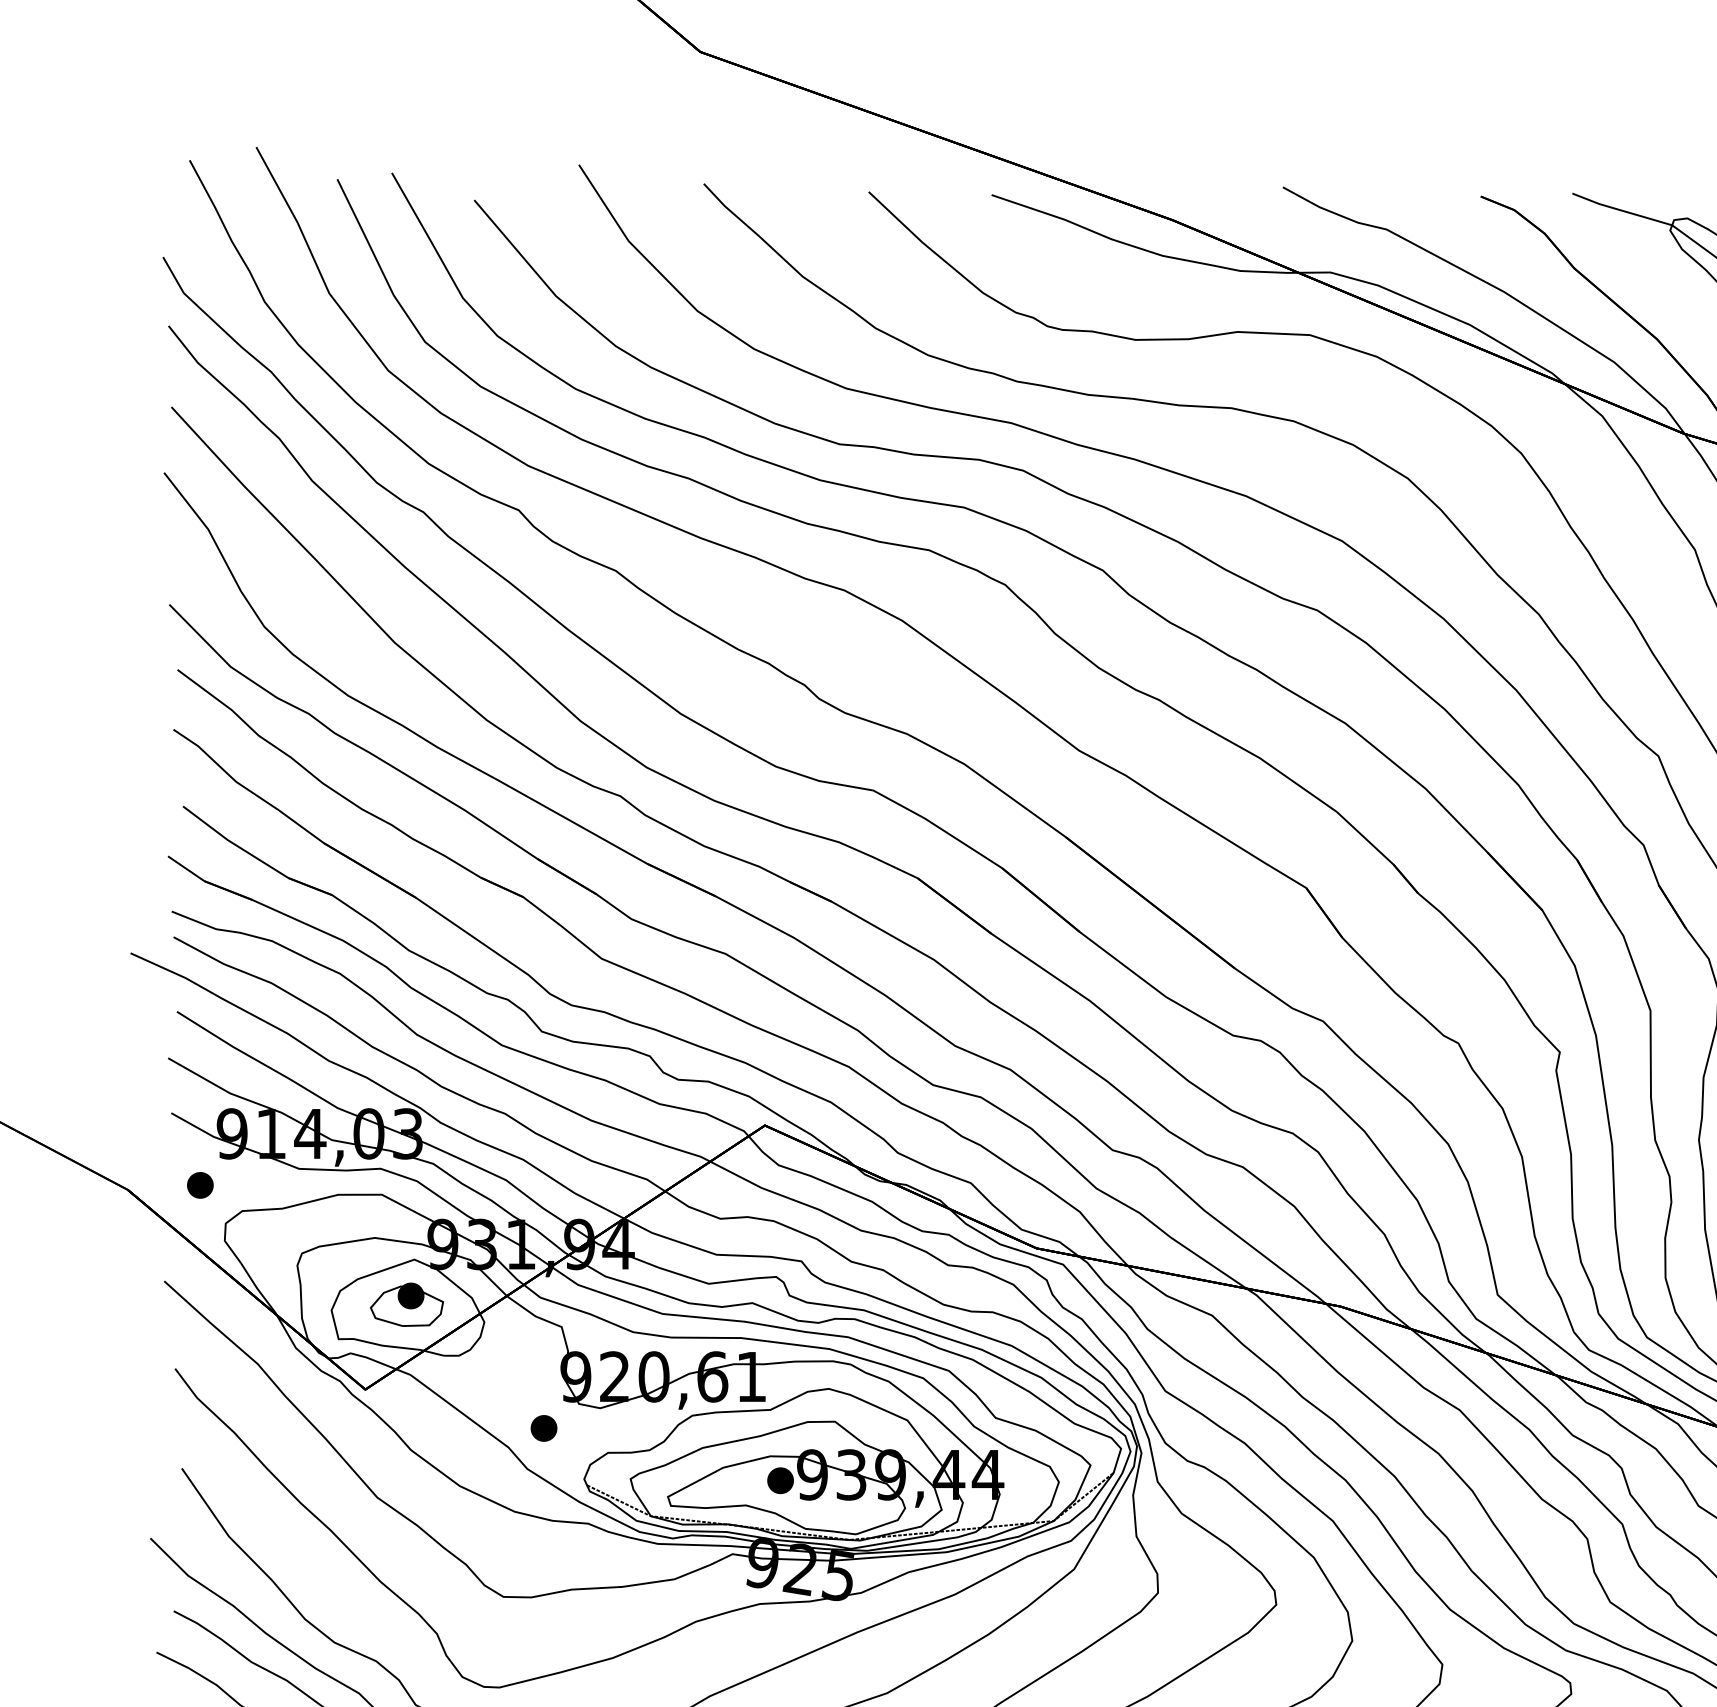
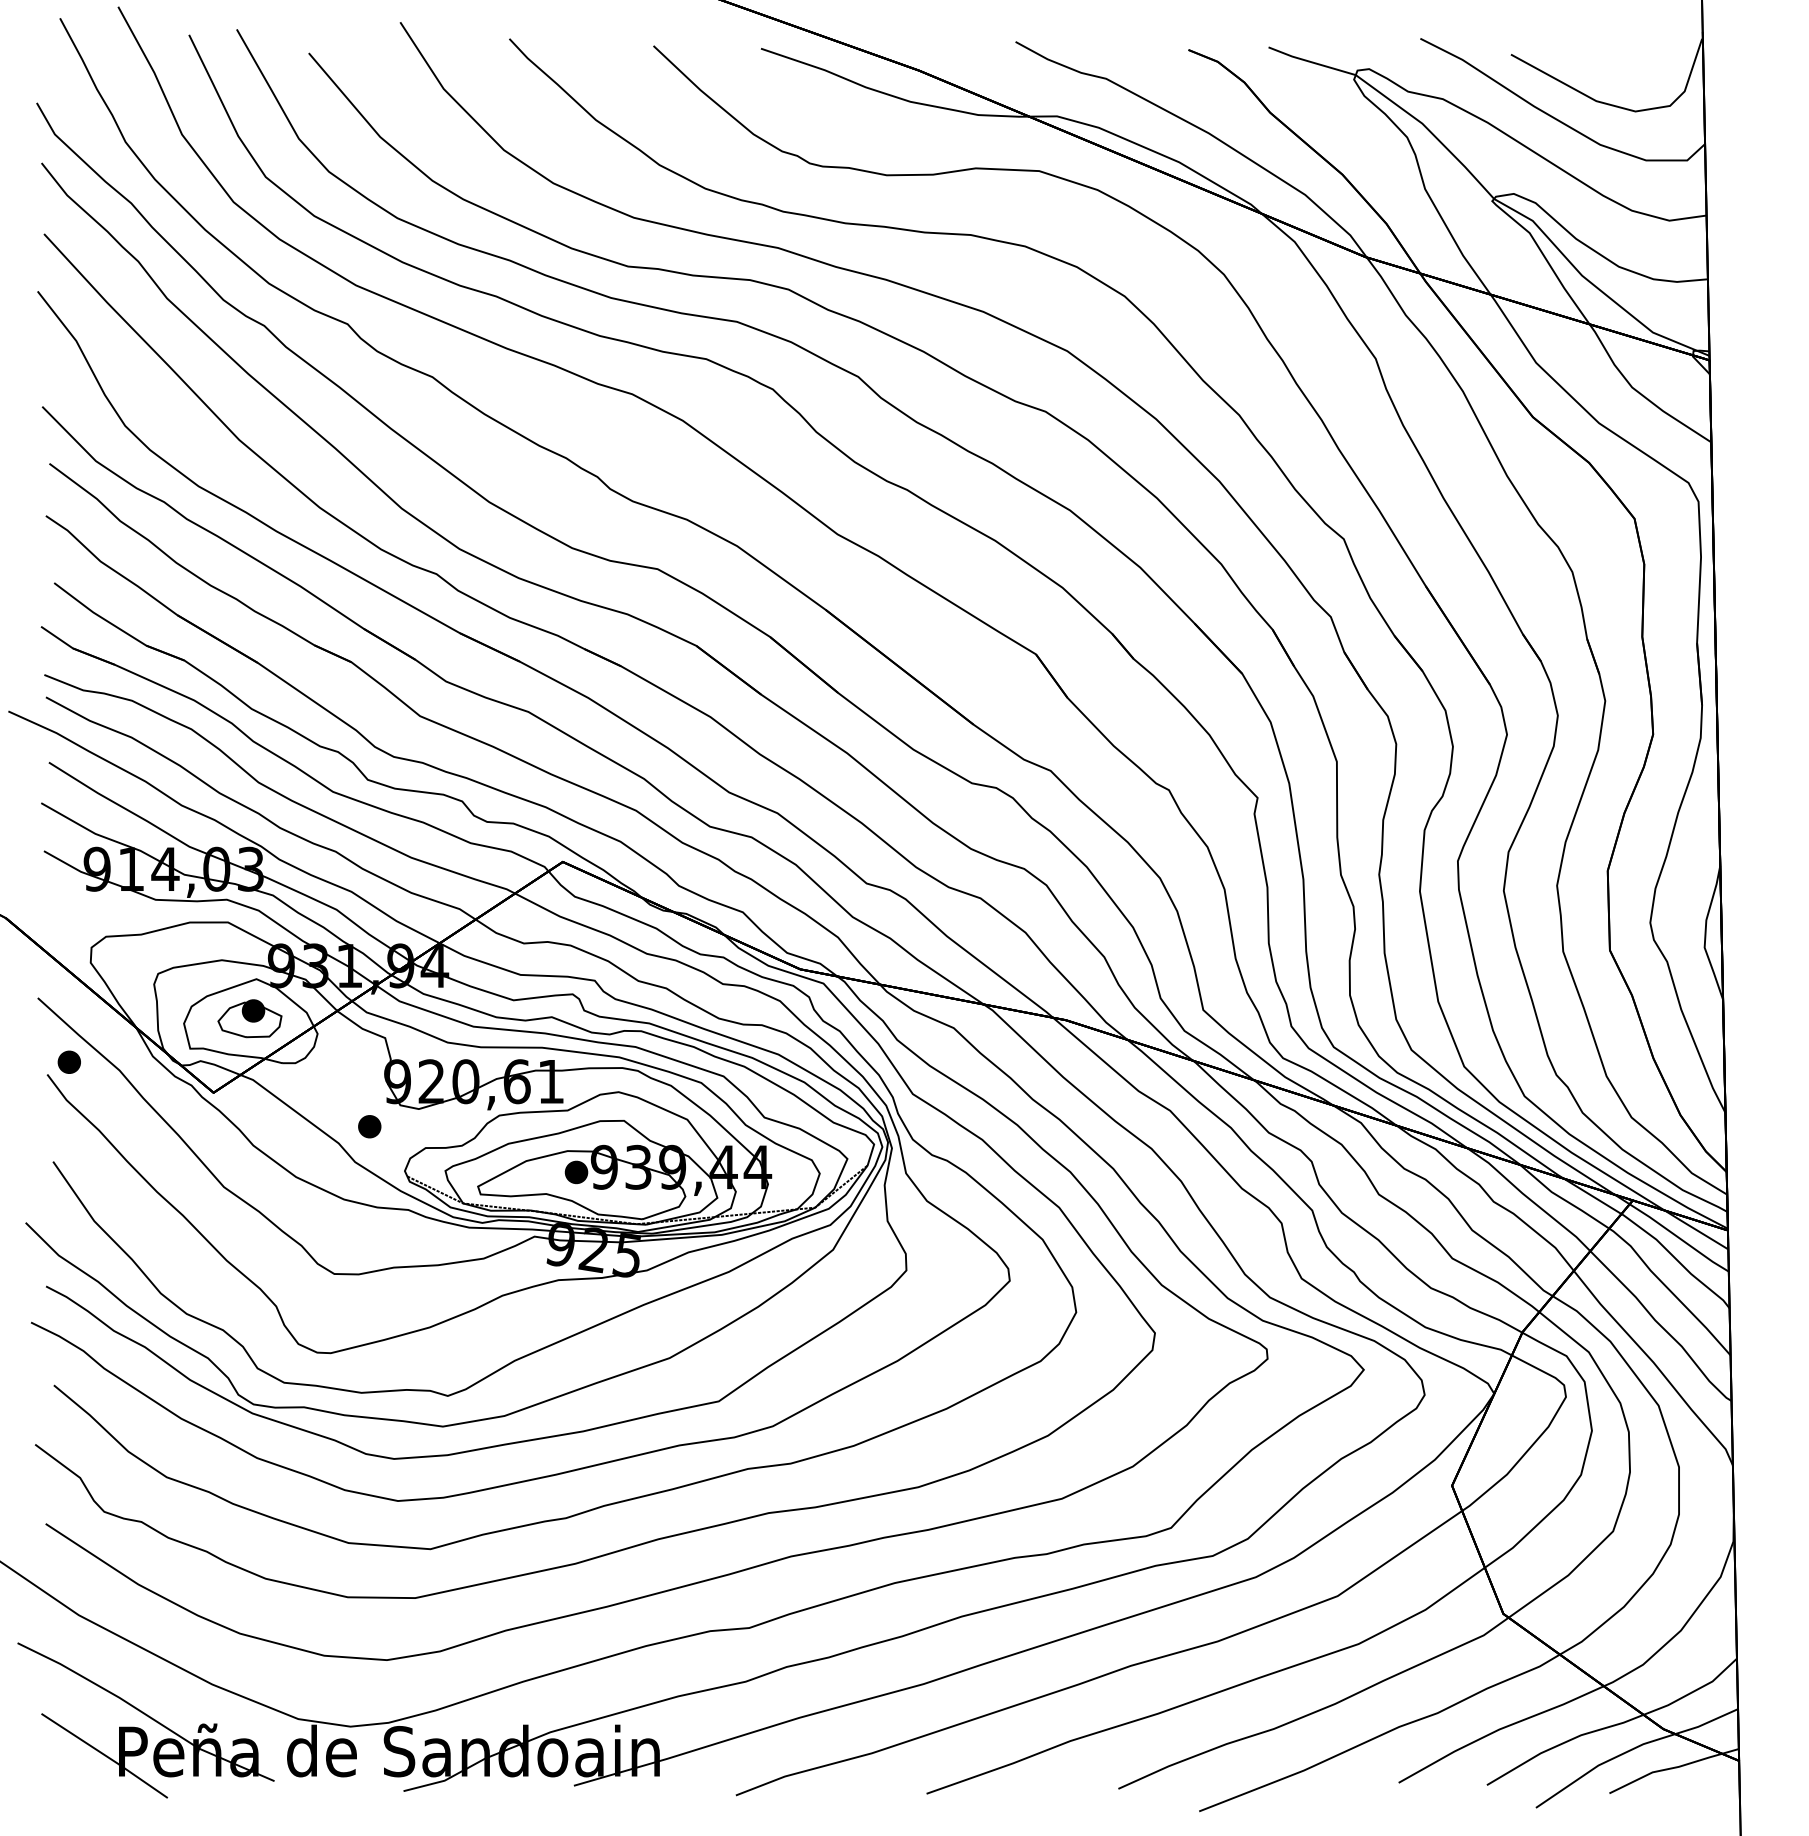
part: (199, 1184) -> (68, 1061), moved

